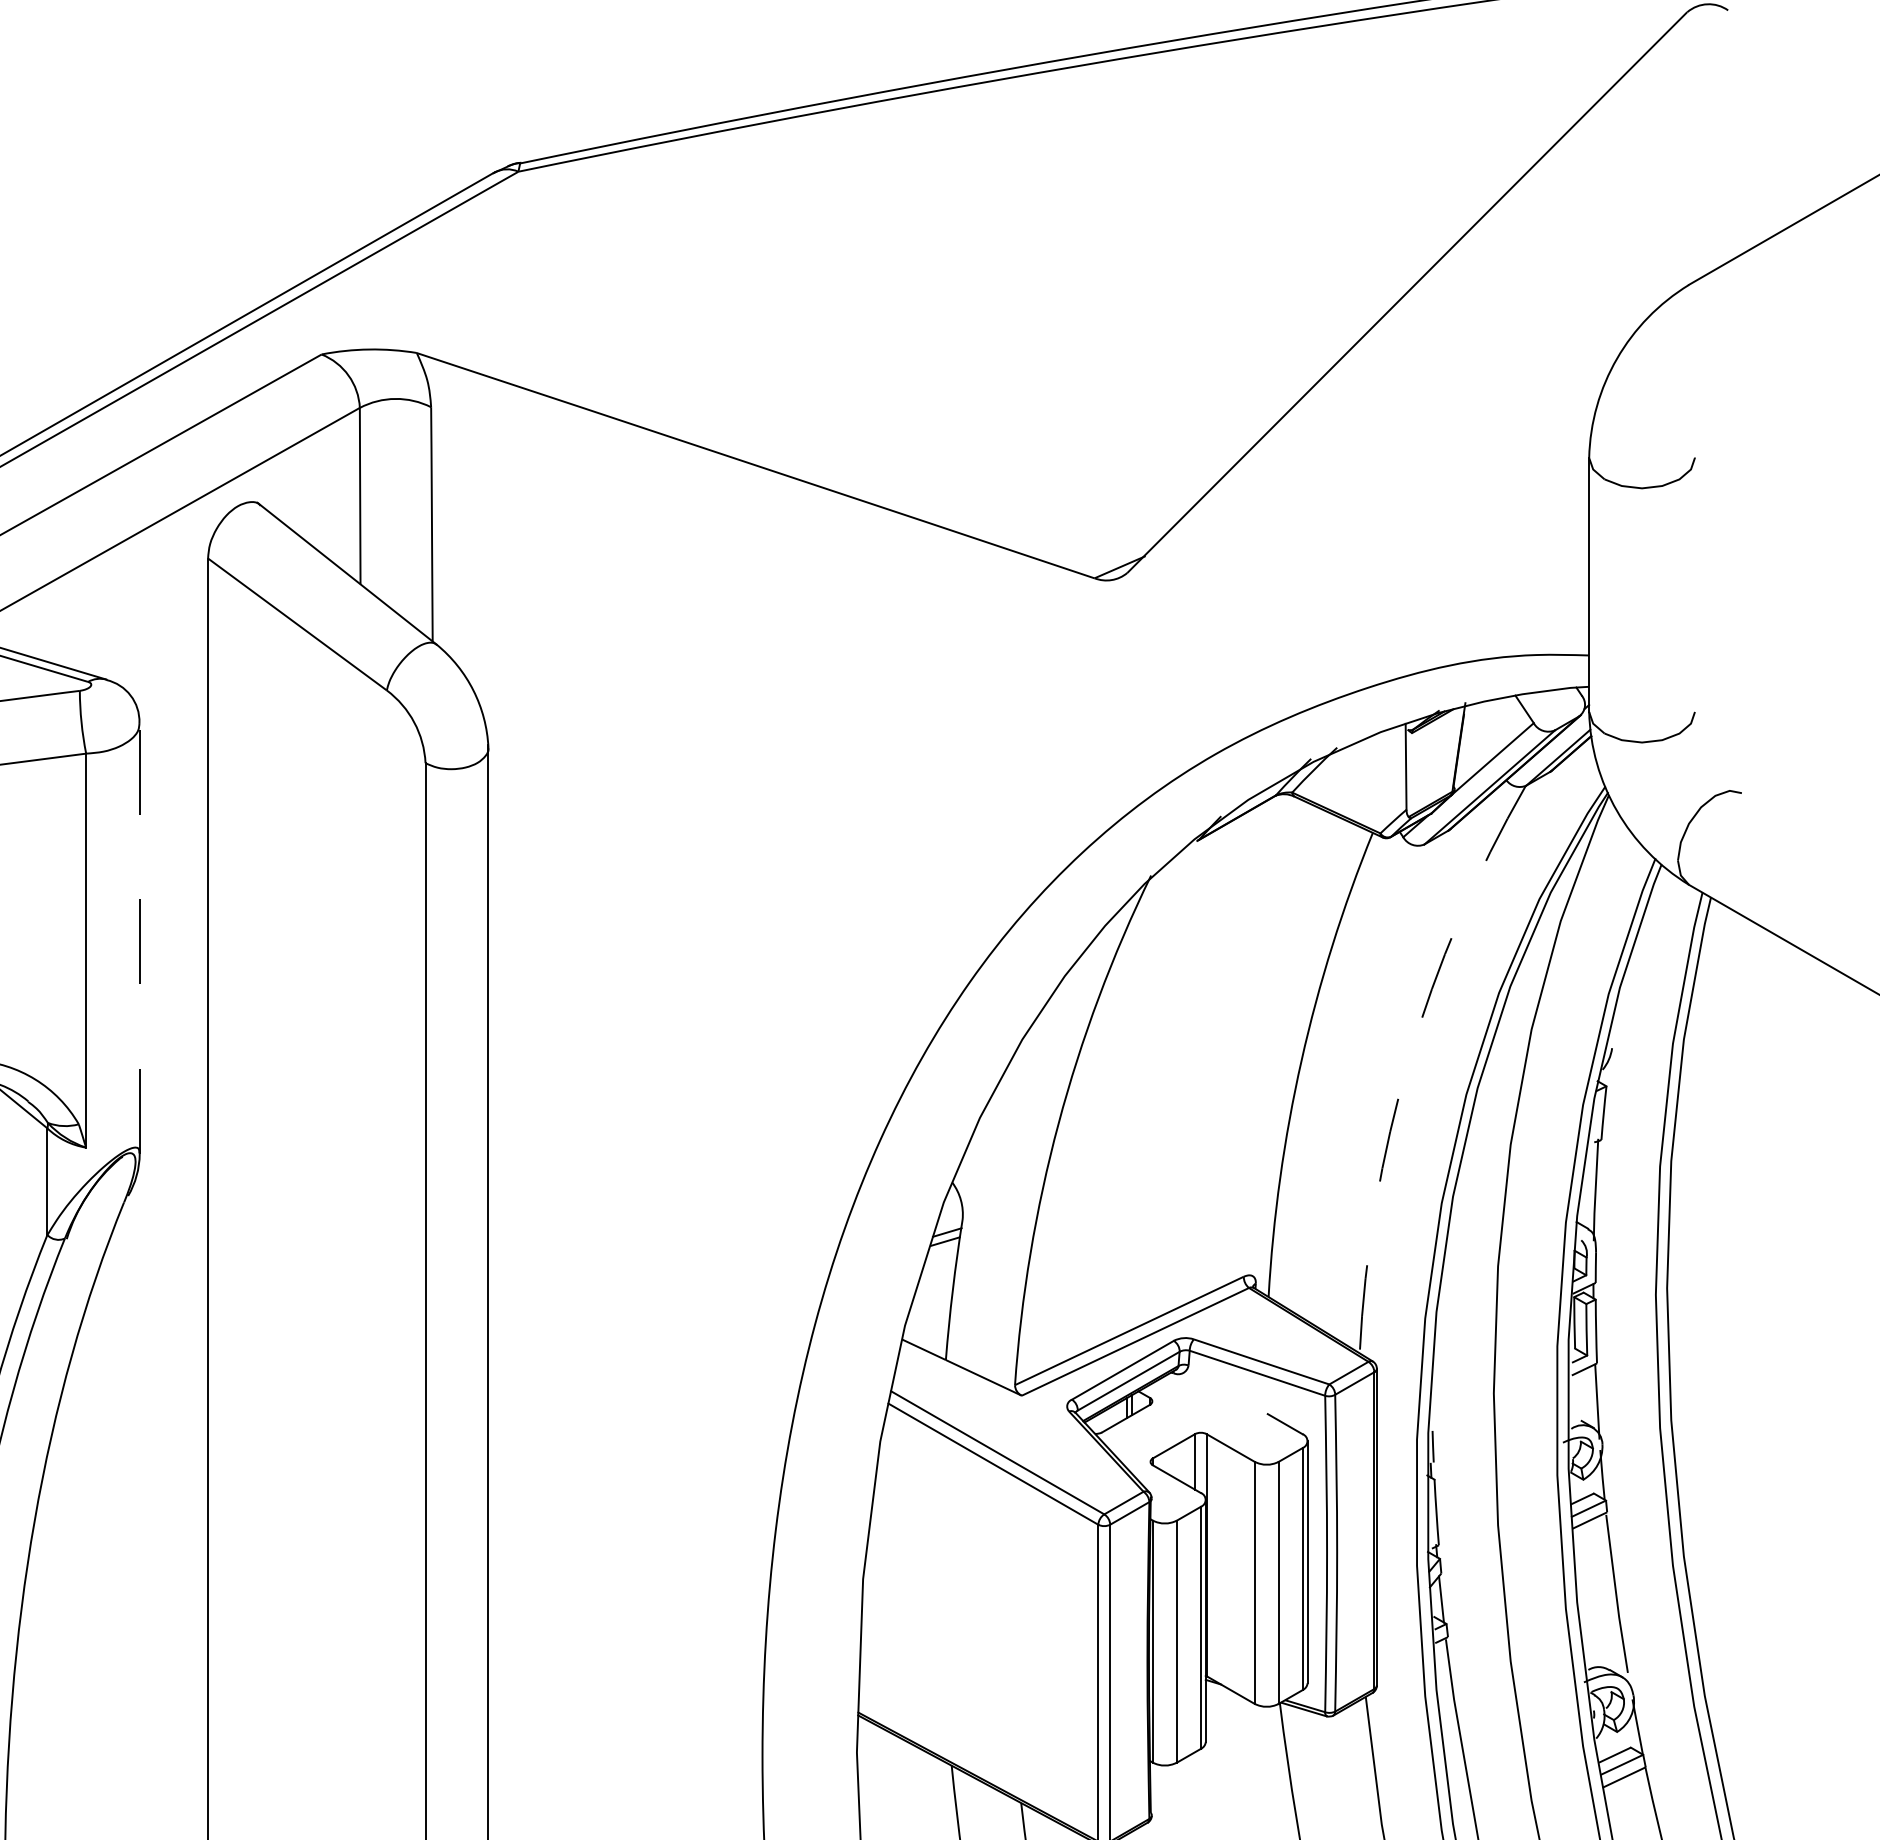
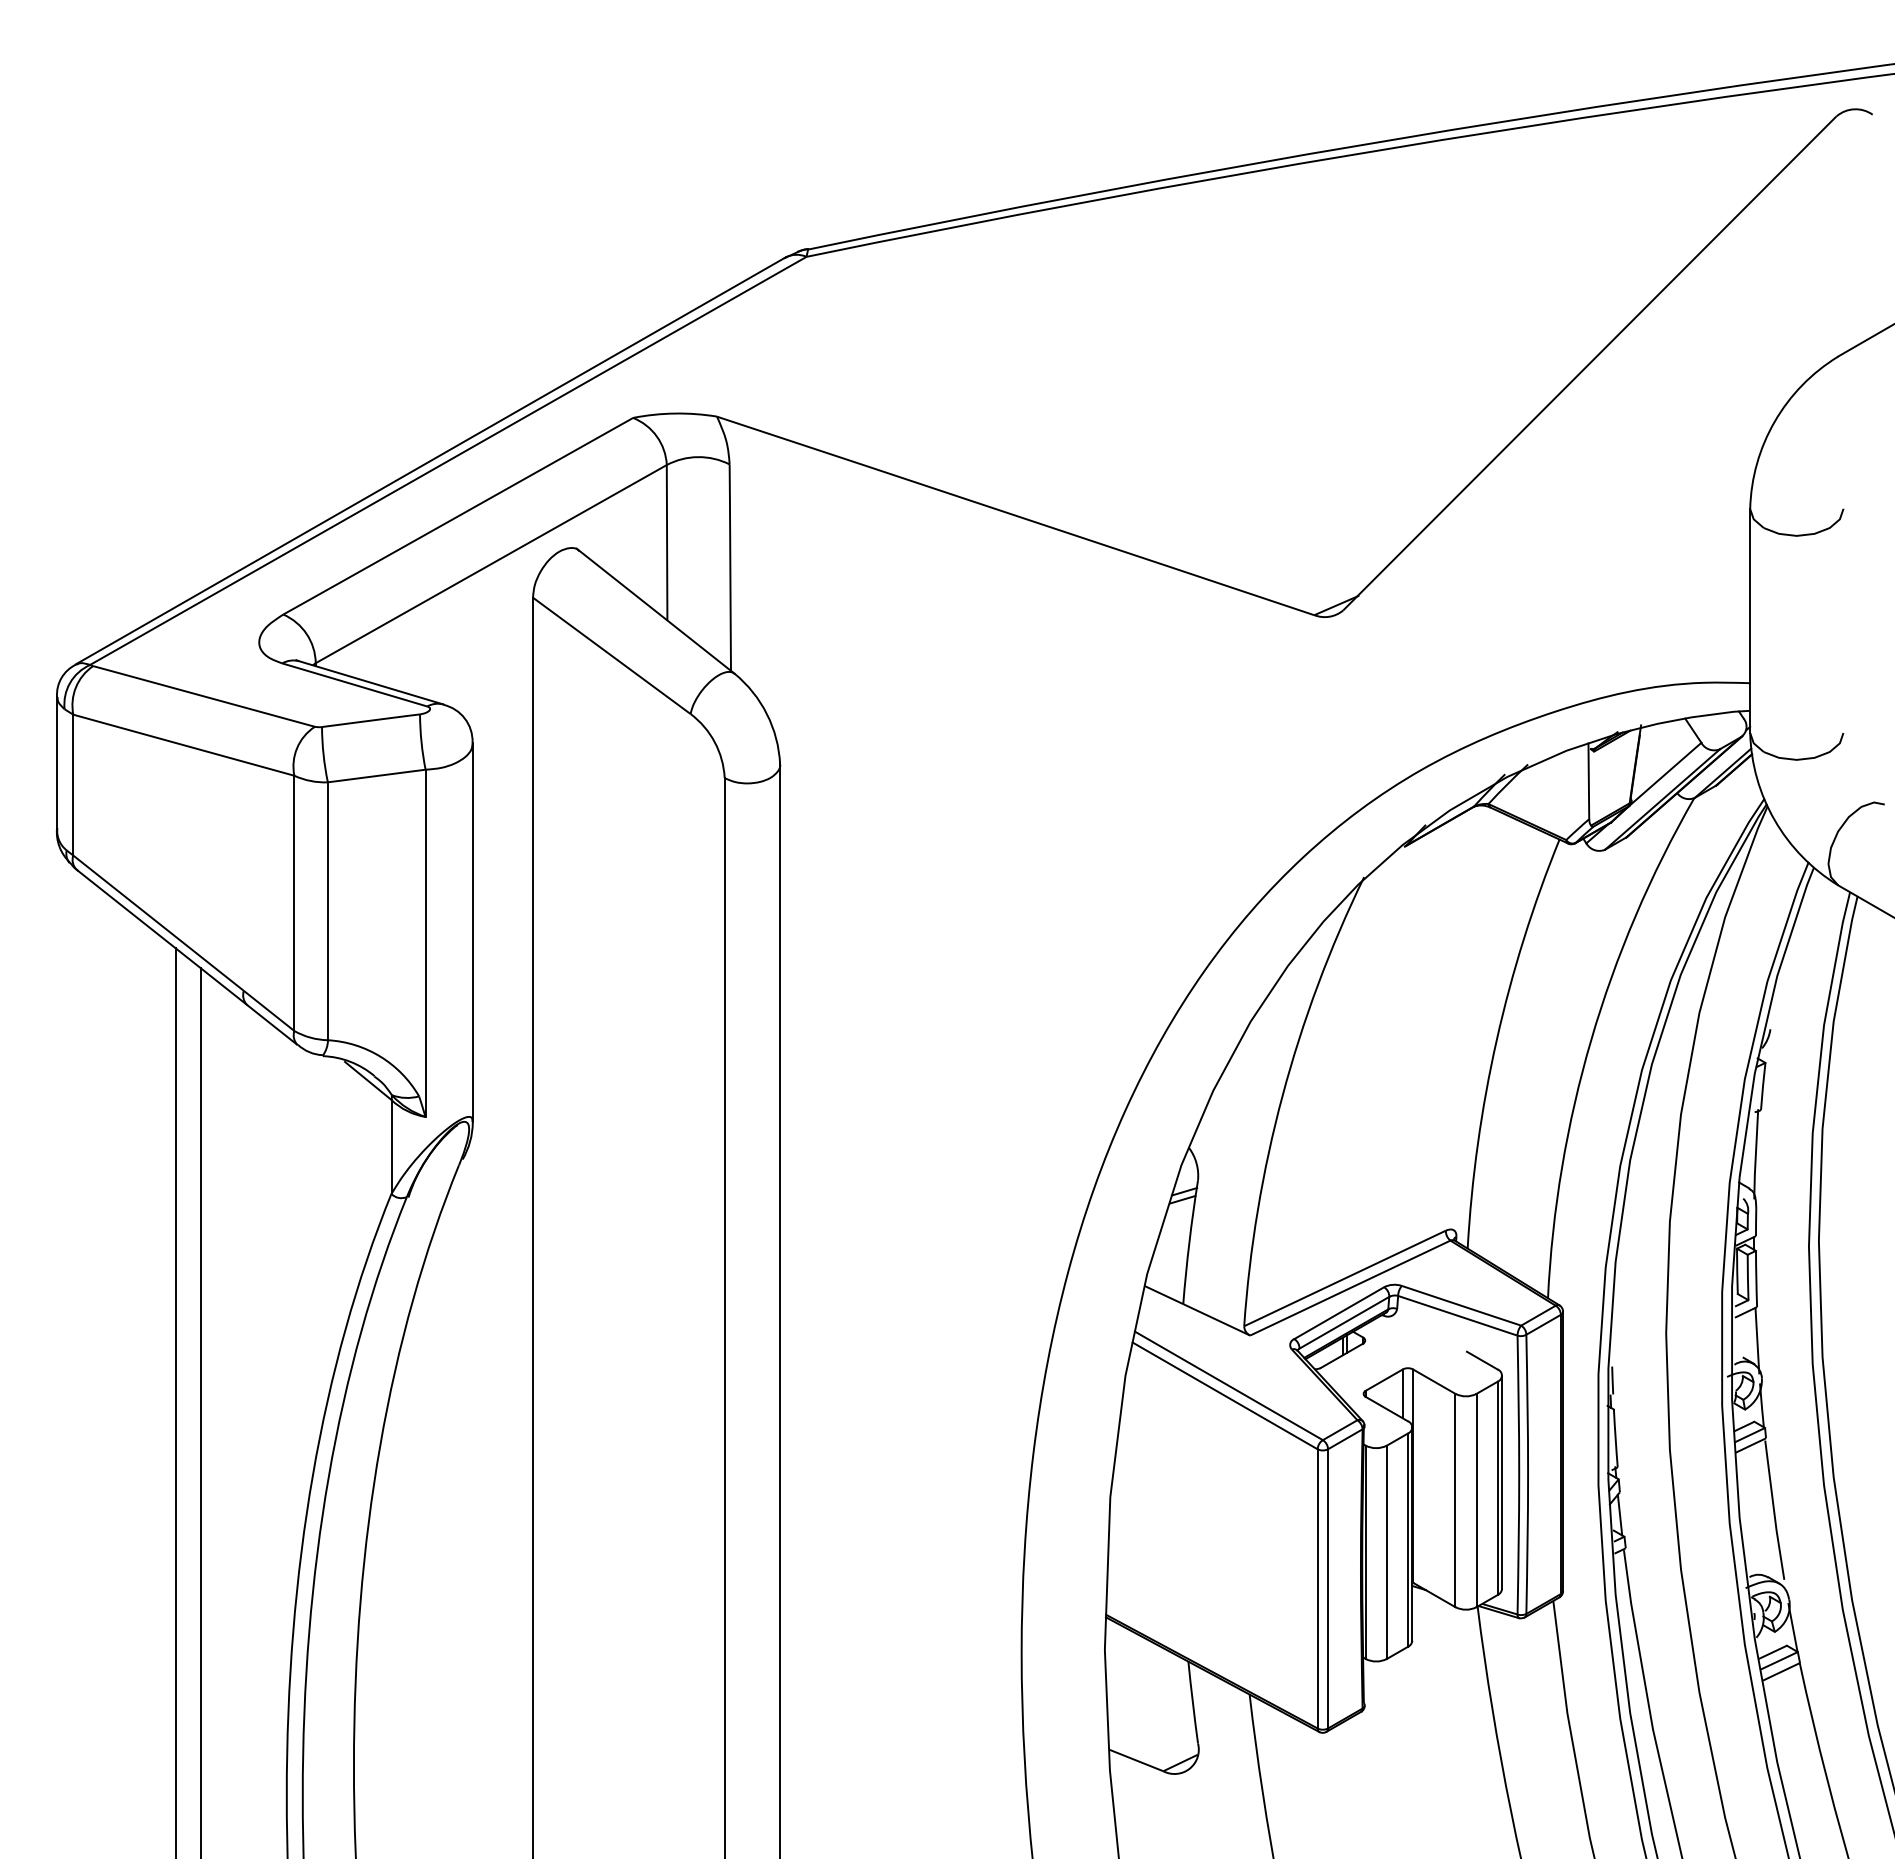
line: (140, 938) -> (473, 932), dashed -> solid
arc: (1409, 1059) -> (1591, 1039), dashed -> solid

